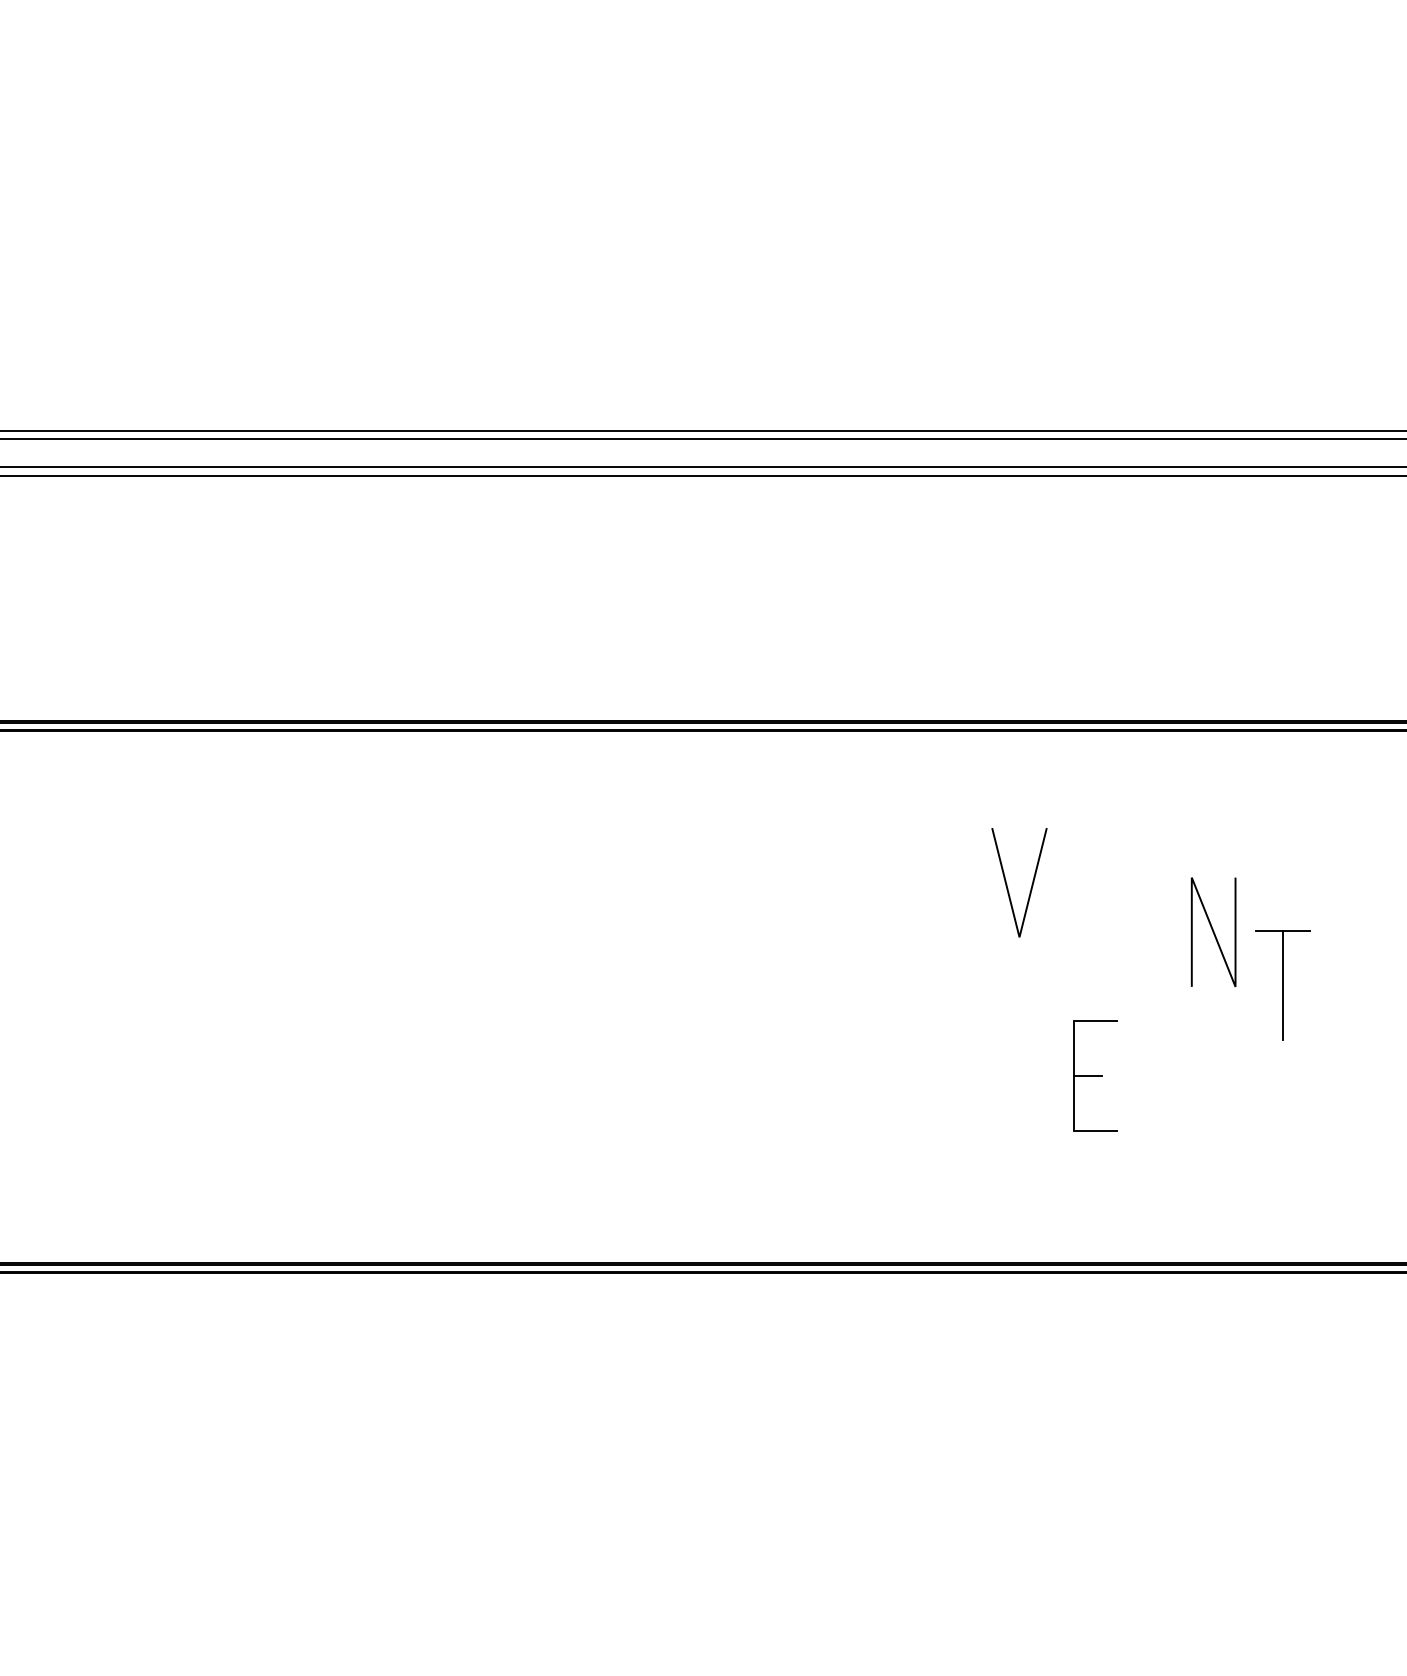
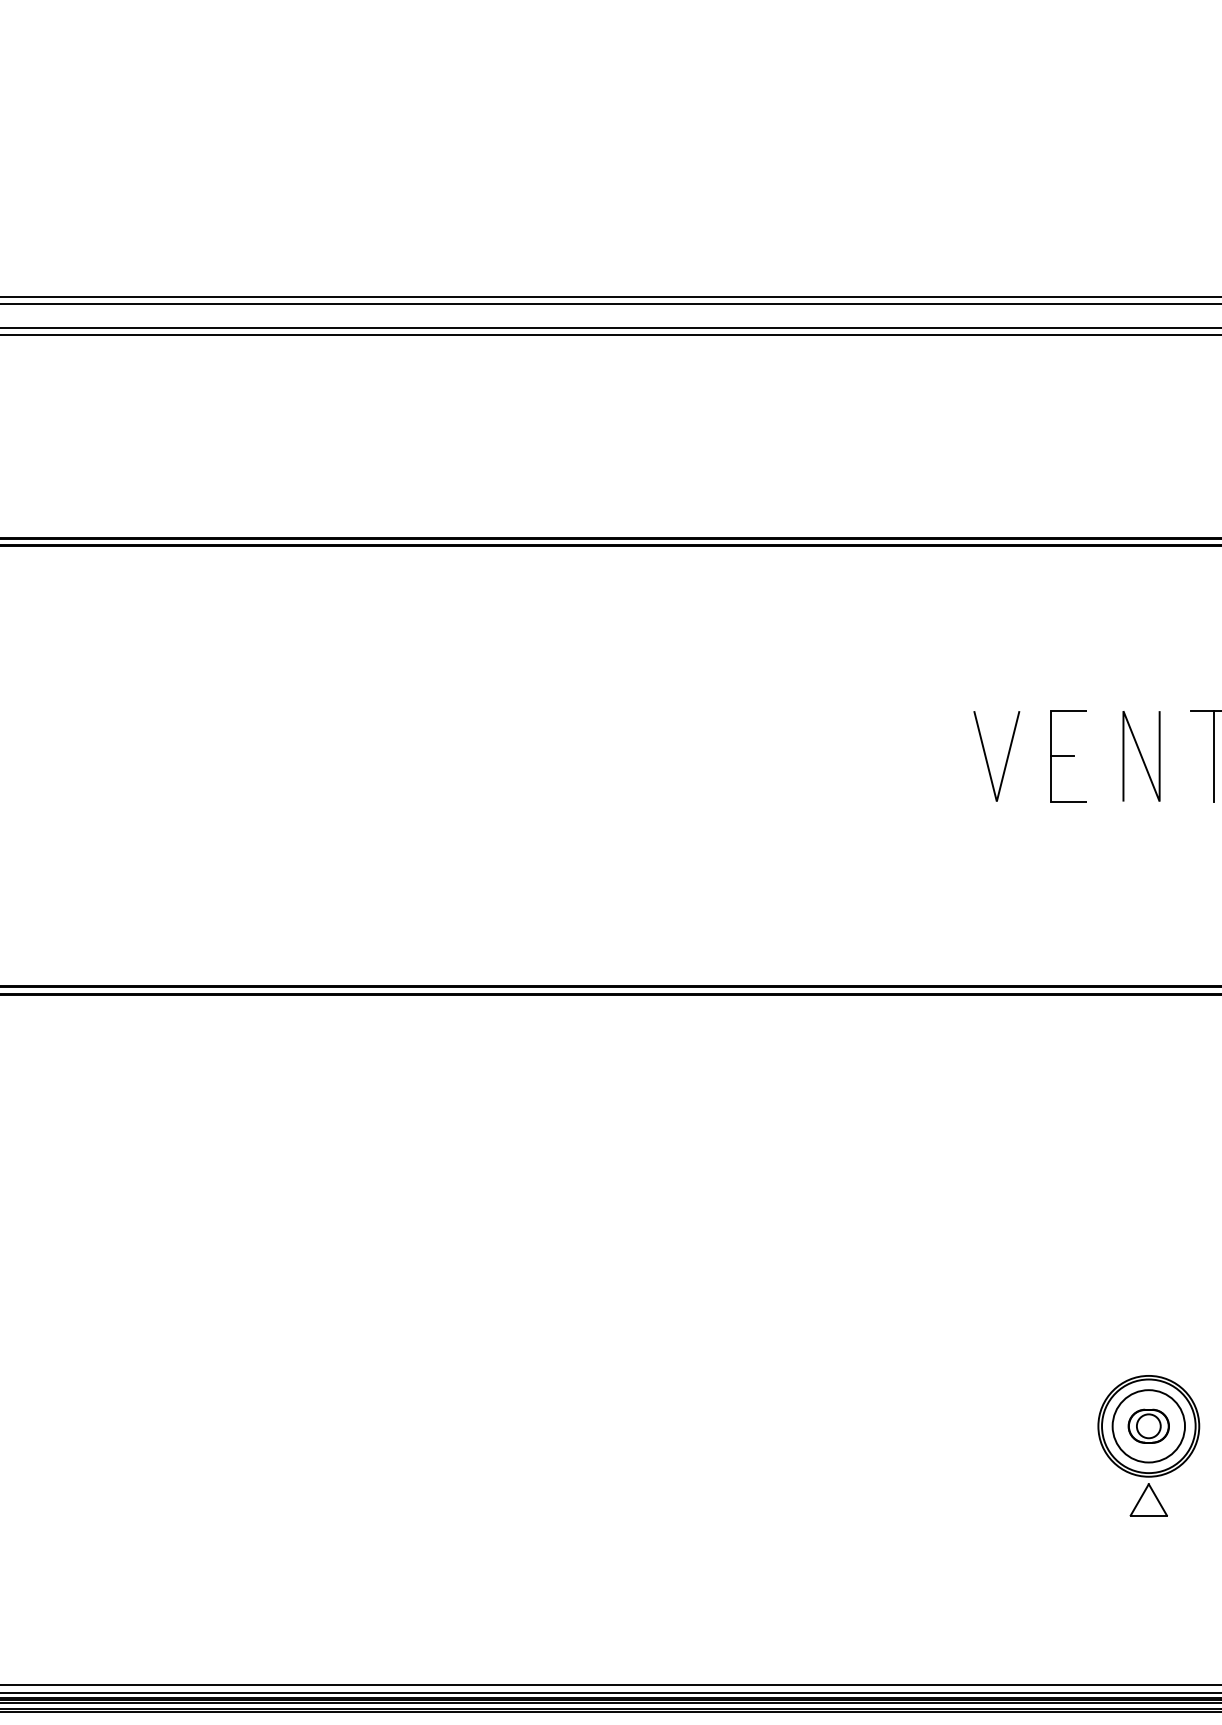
line: (1008, 886) -> (987, 759), moved
line: (1213, 932) -> (1141, 756), moved
part: (1095, 1076) -> (1068, 756), moved

